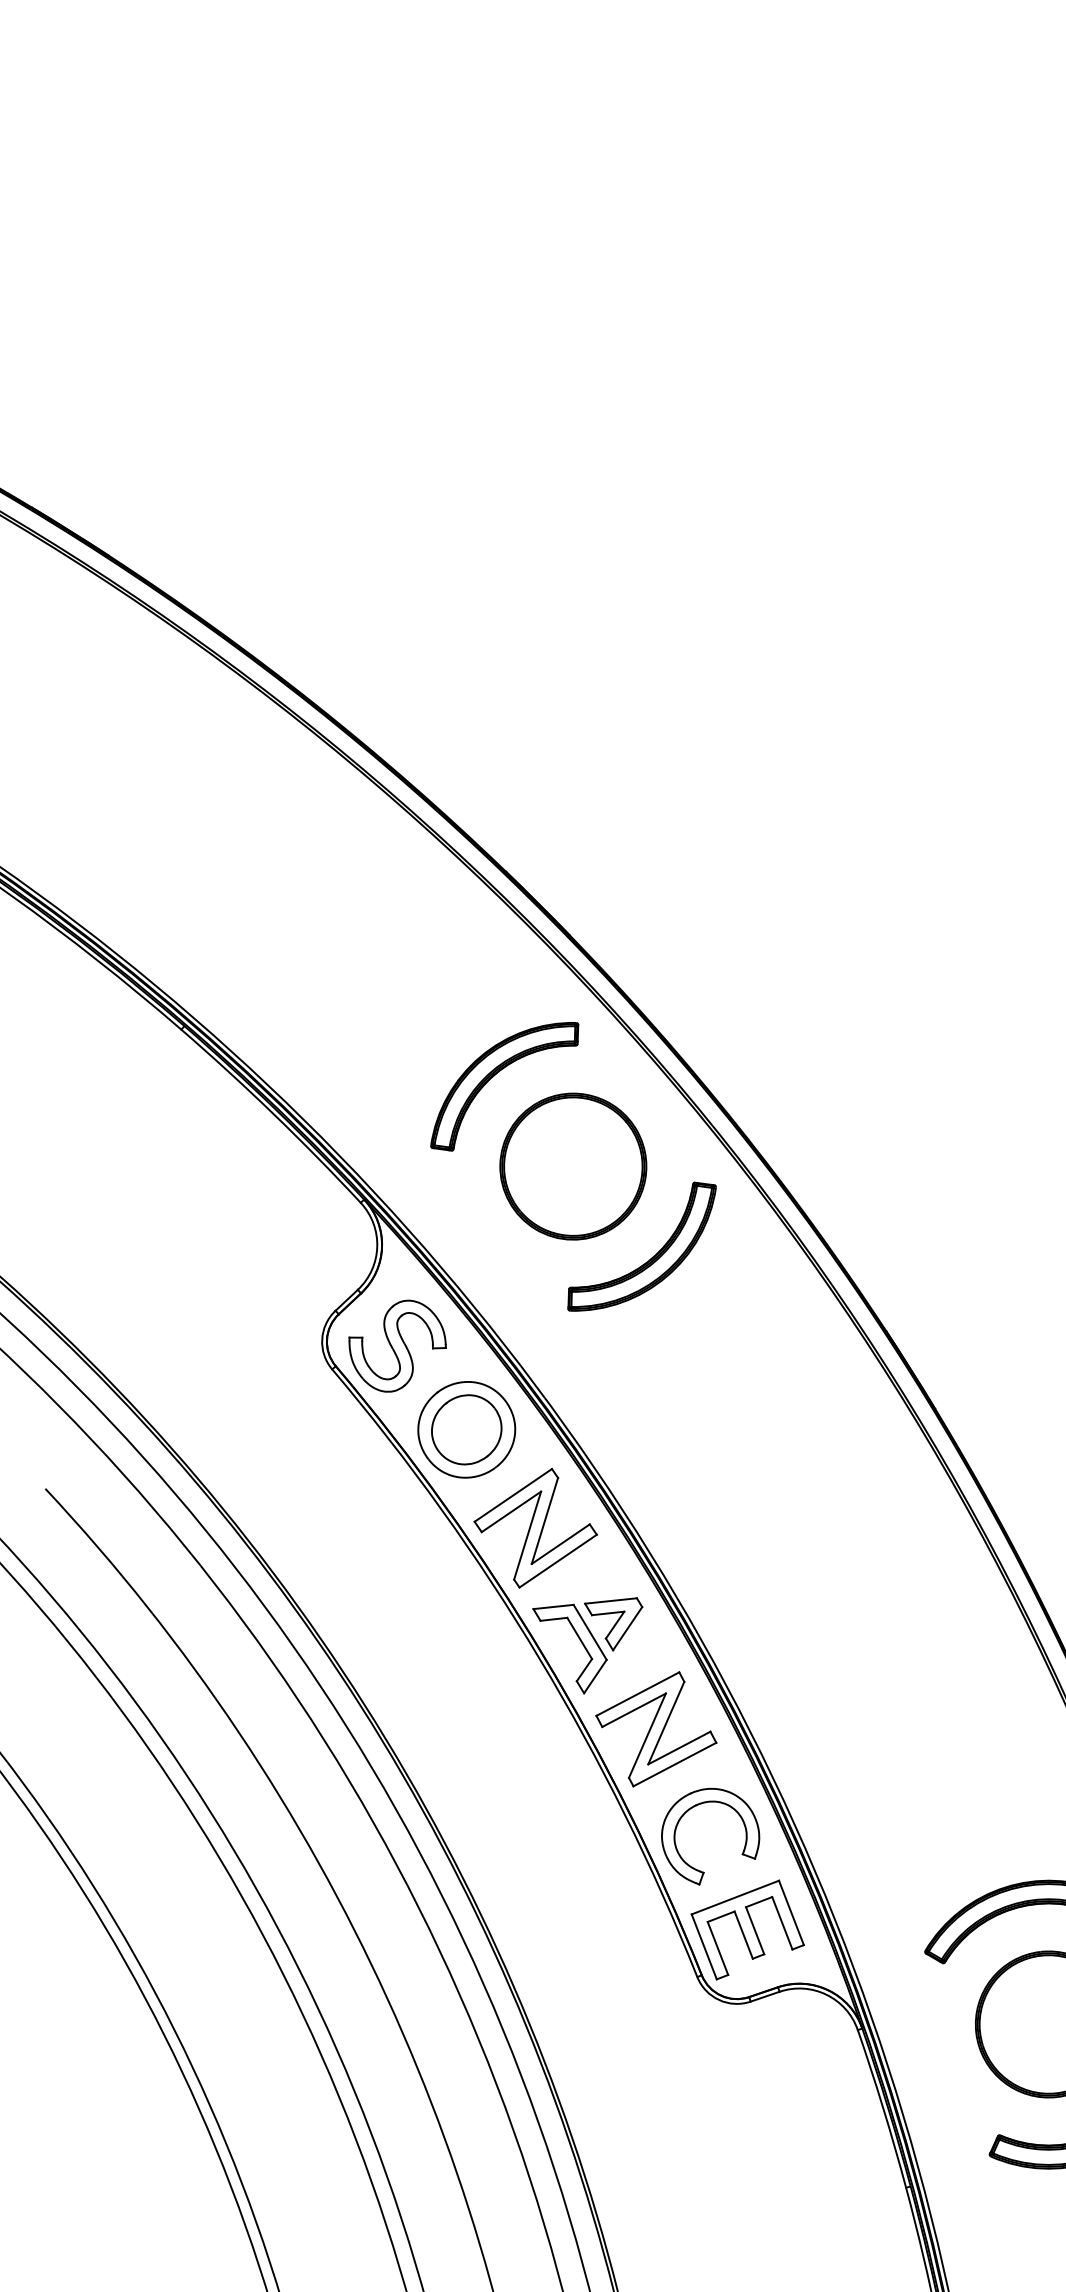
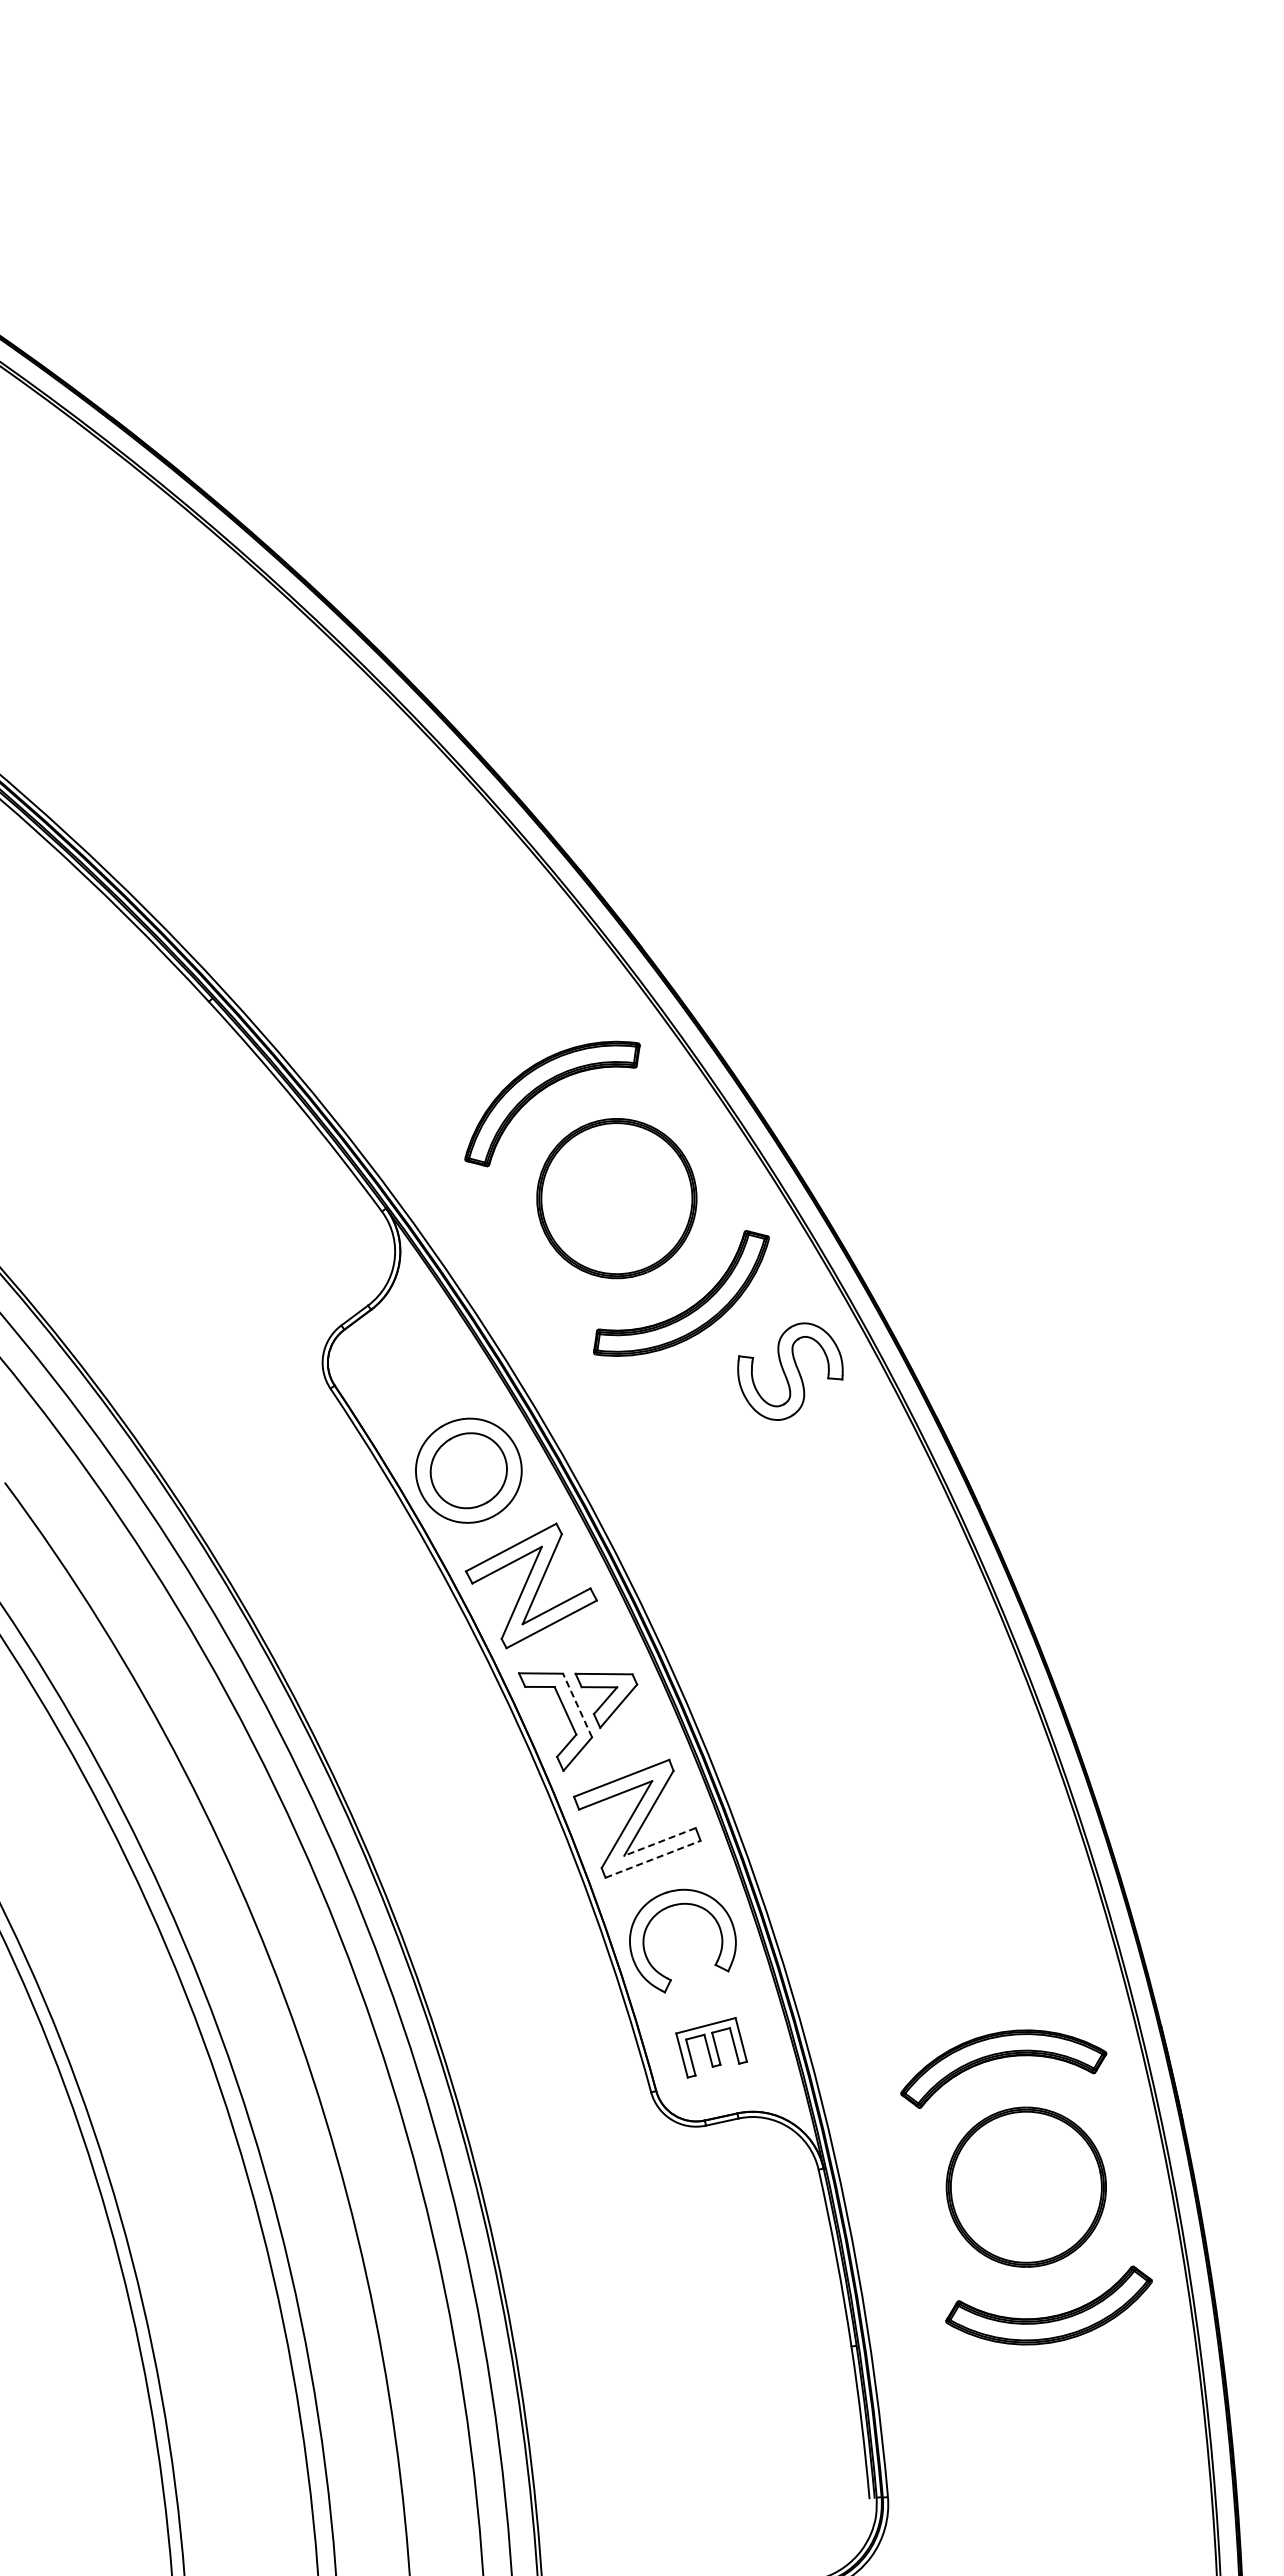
part: (397, 1346) -> (790, 1371), moved
line: (590, 1632) -> (577, 1705), solid -> dashed
line: (678, 1748) -> (659, 1842), solid -> dashed
line: (675, 1764) -> (653, 1859), solid -> dashed
part: (747, 1929) -> (711, 2047), size x0.6

